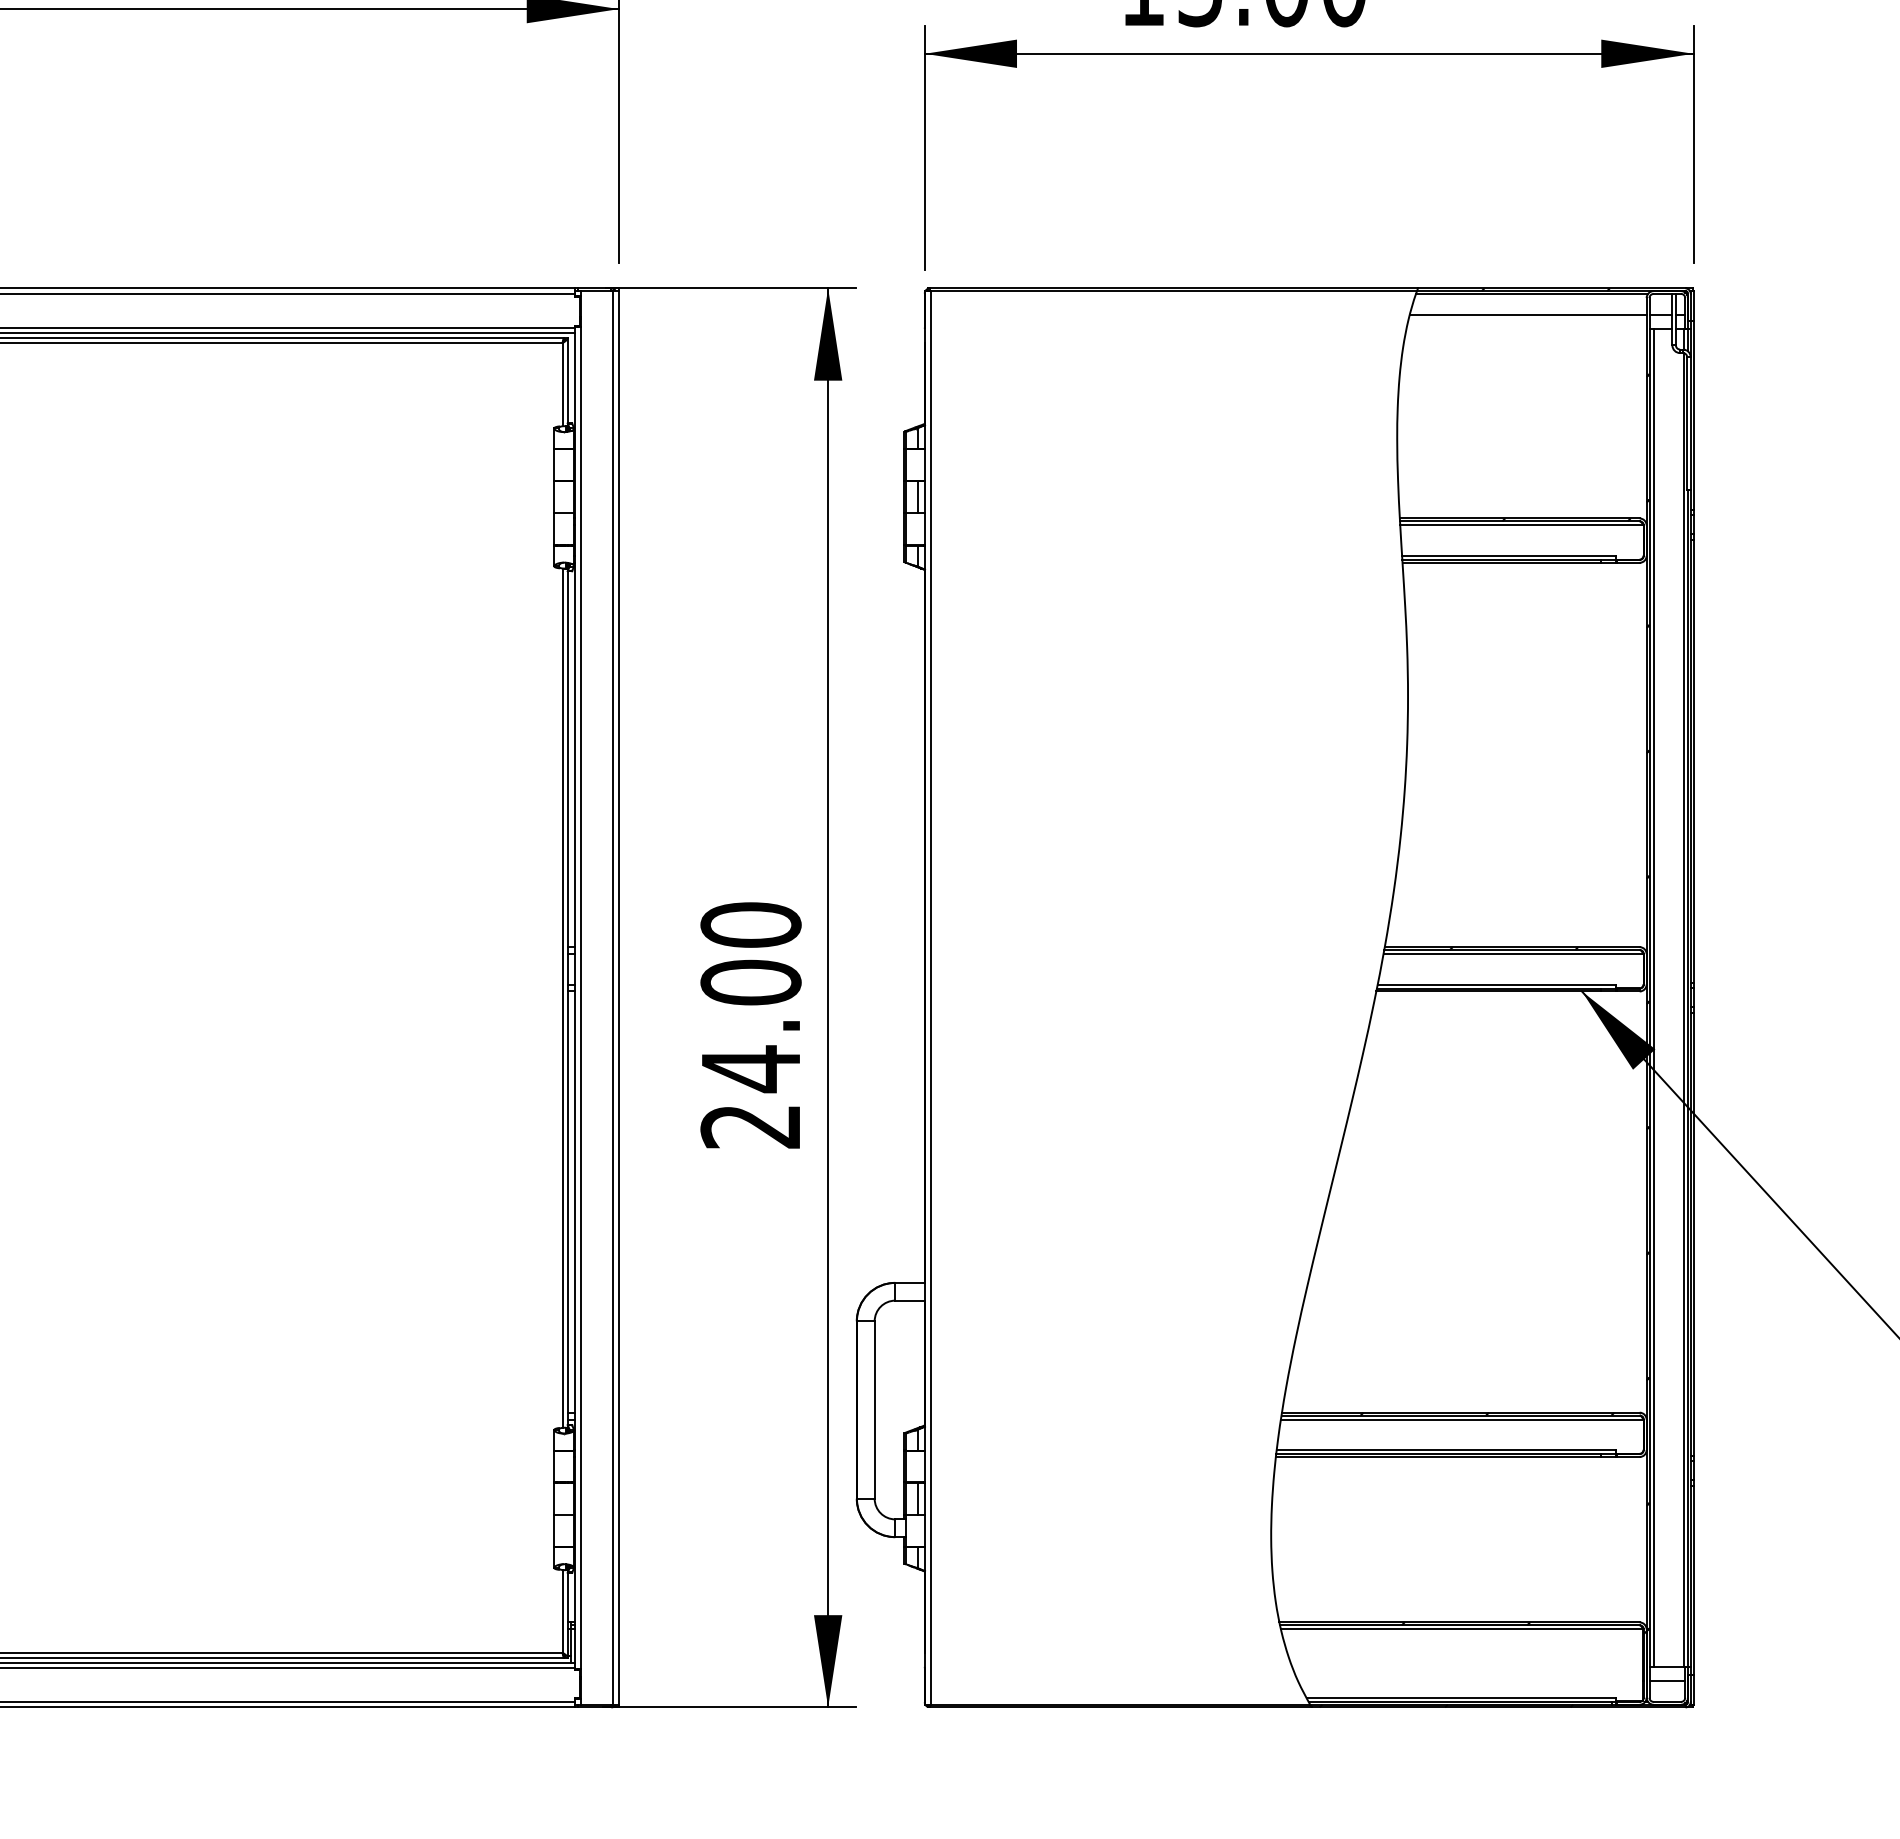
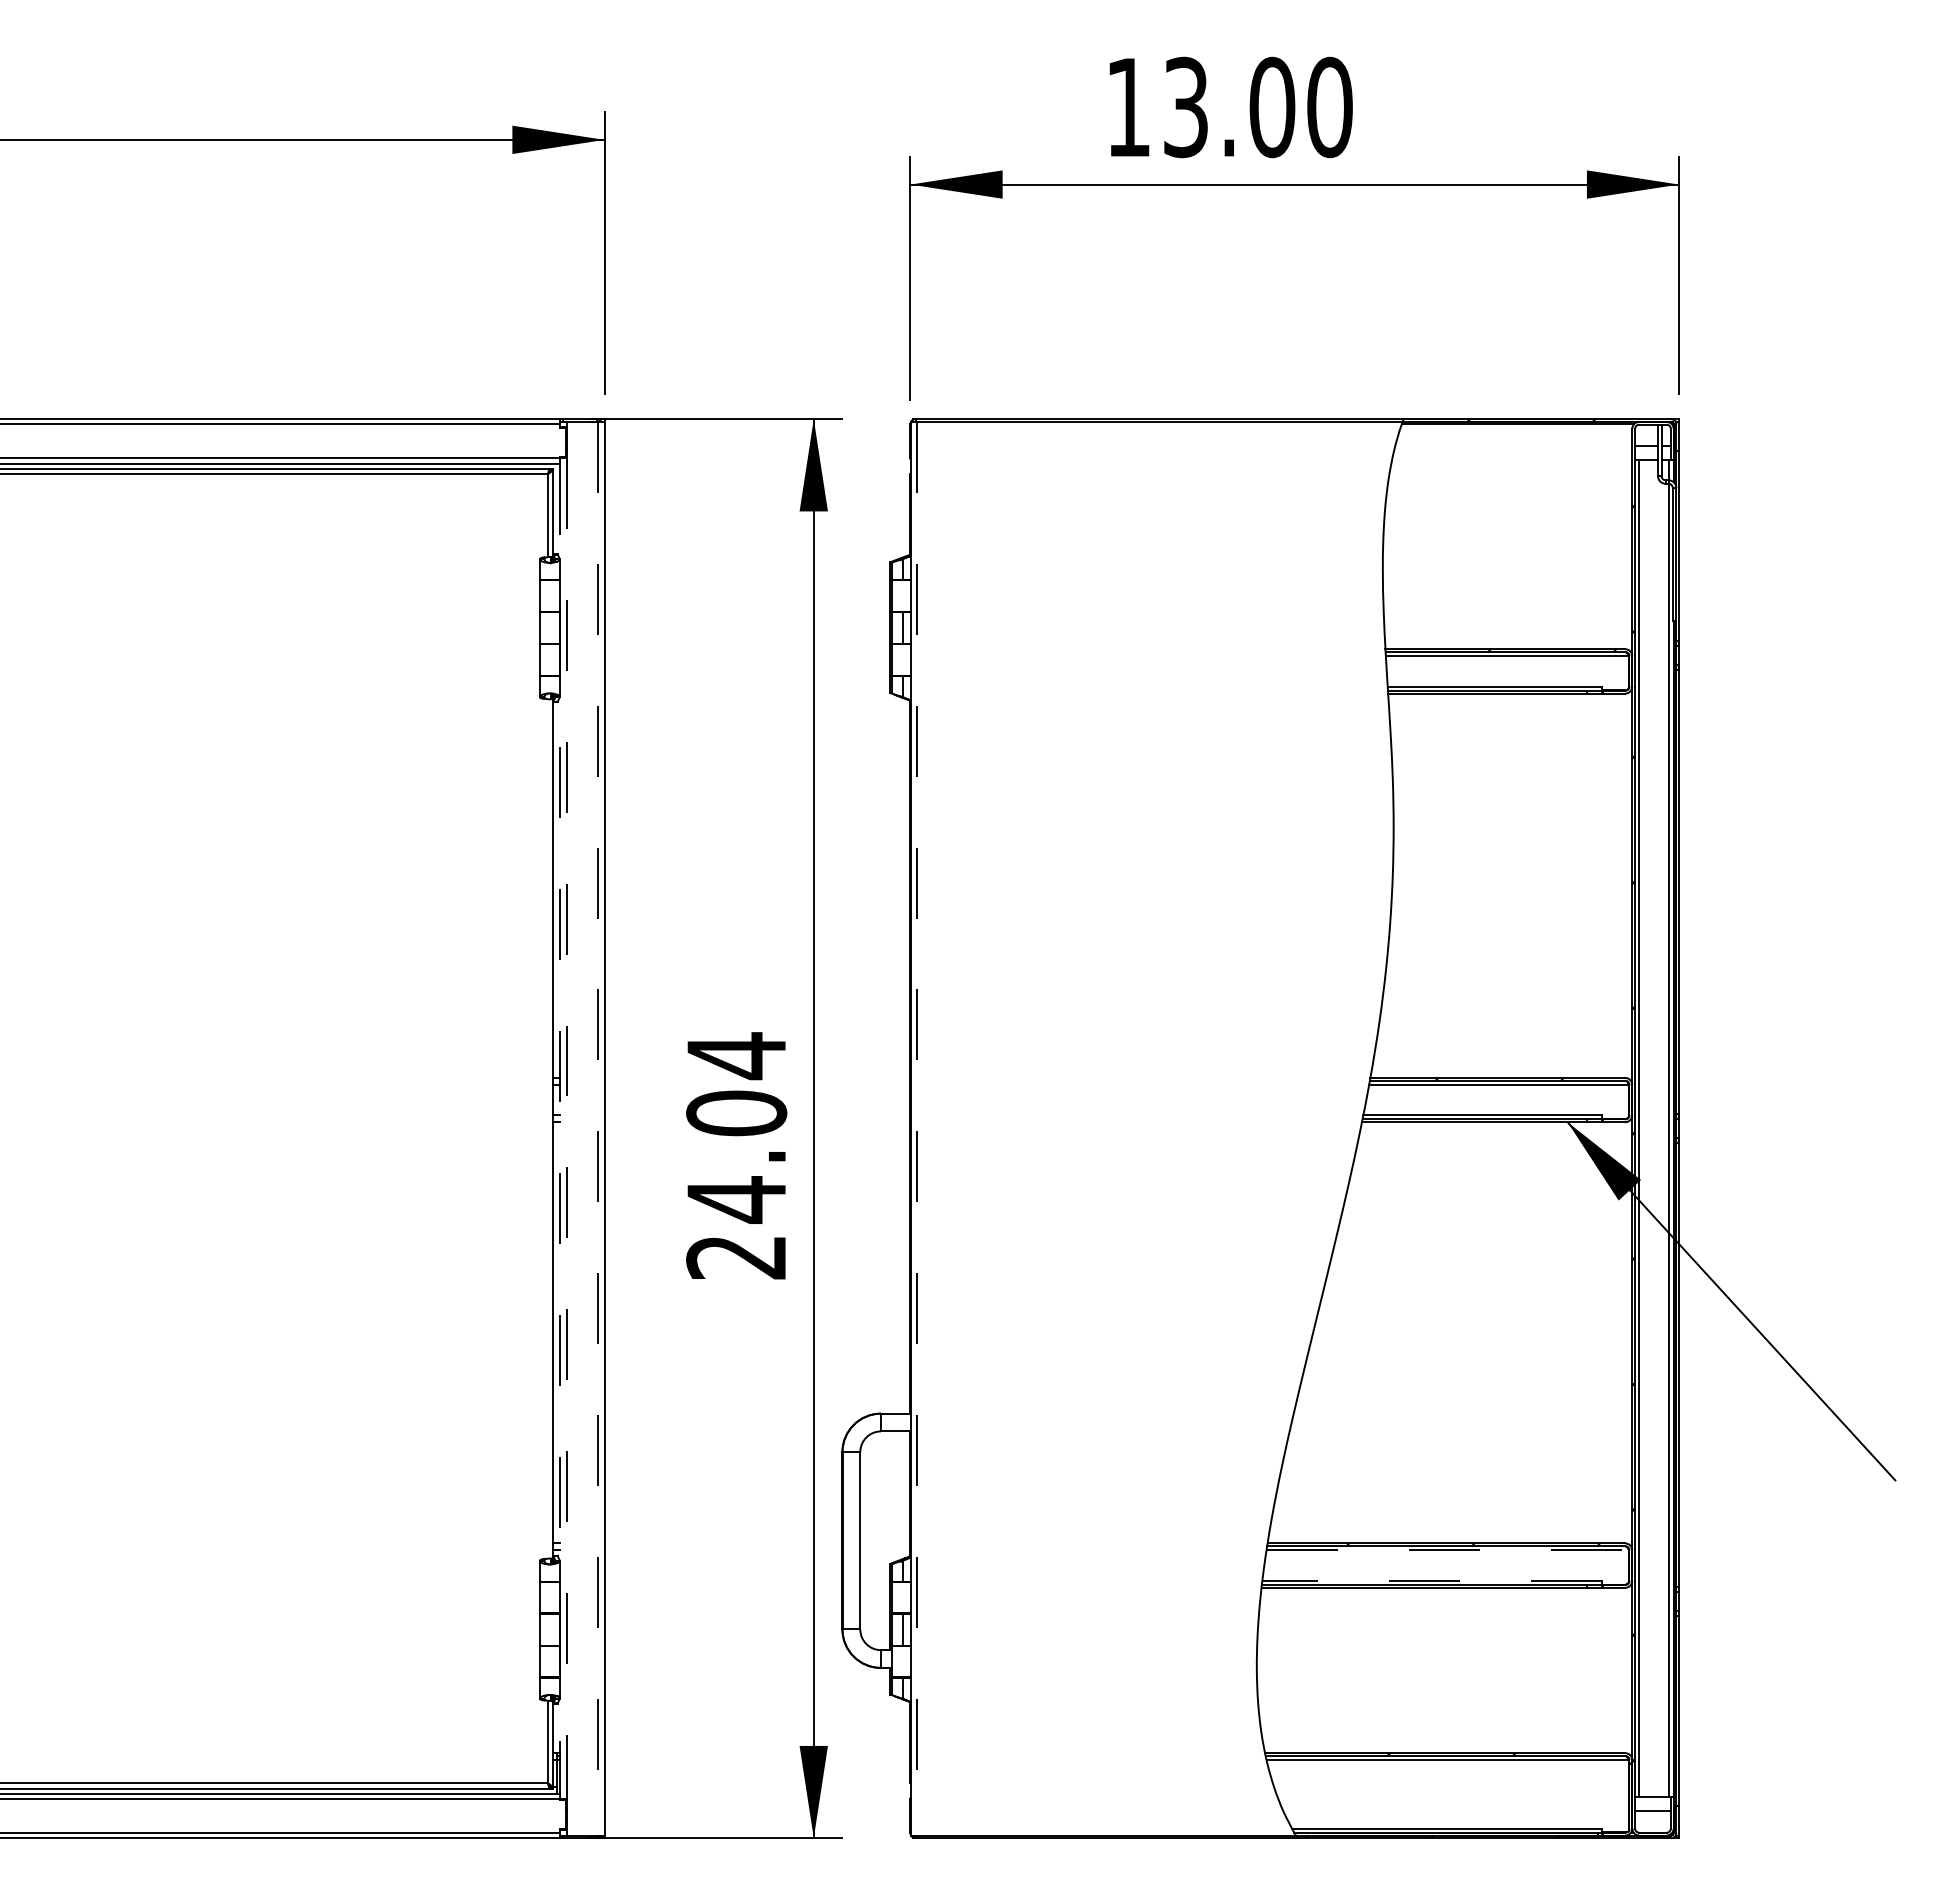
line: (1527, 315) -> (1513, 446), removed
text: (750, 925) -> (736, 1056), 24.00 -> 24.04
line: (562, 997) -> (548, 1128), removed
line: (580, 997) -> (566, 1128), solid -> dashed
line: (612, 997) -> (598, 1128), solid -> dashed
line: (930, 997) -> (916, 1128), solid -> dashed
line: (574, 998) -> (560, 1129), solid -> dashed
line: (1462, 1419) -> (1448, 1550), solid -> dashed
line: (1446, 1449) -> (1432, 1580), solid -> dashed

